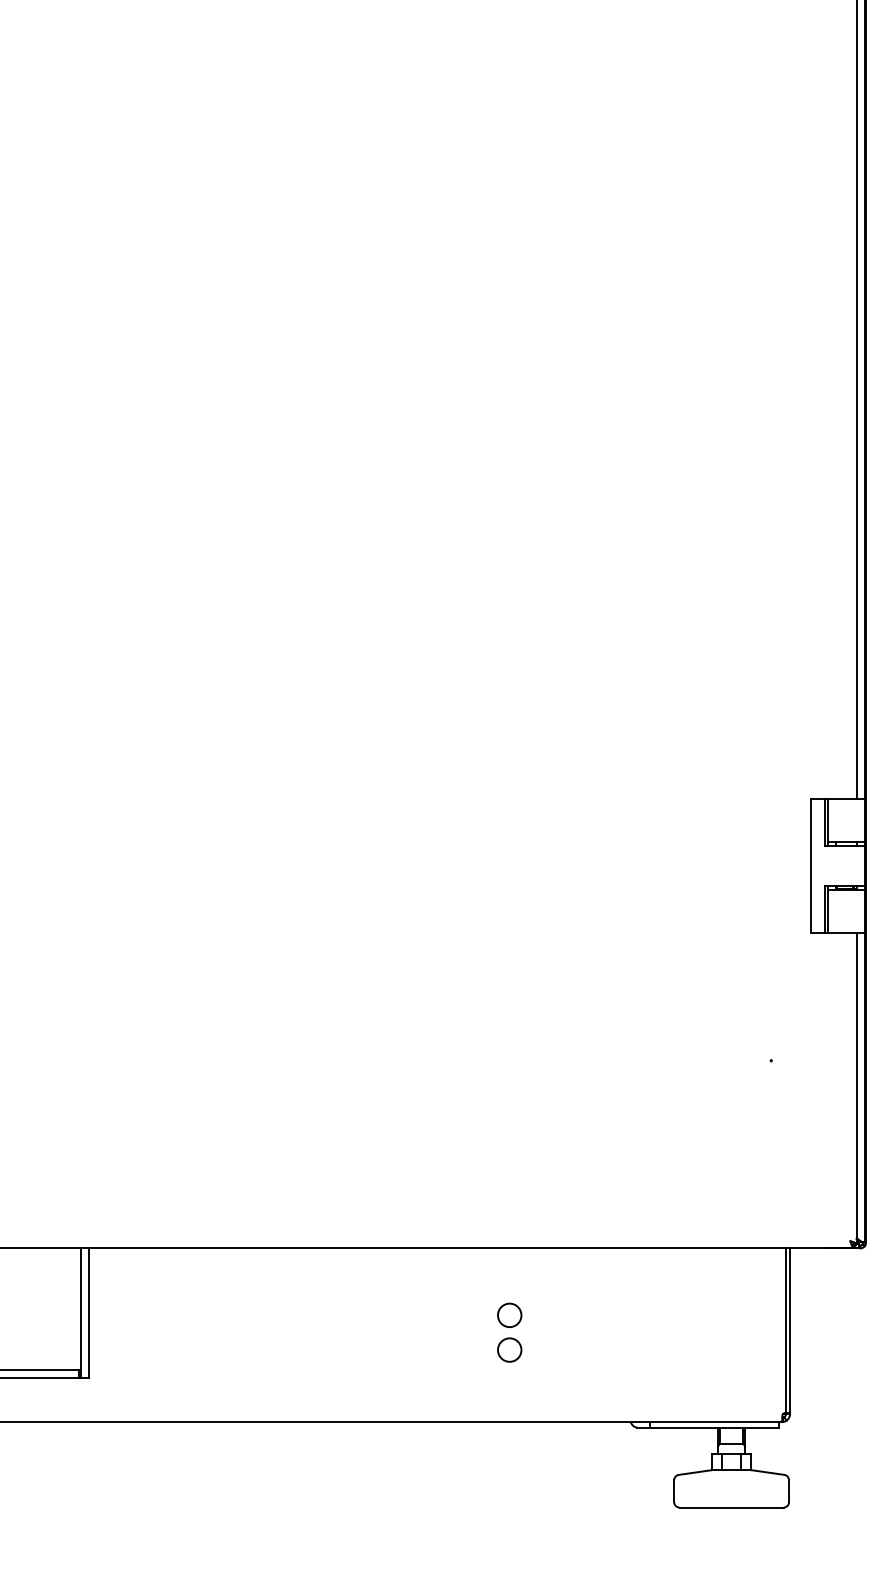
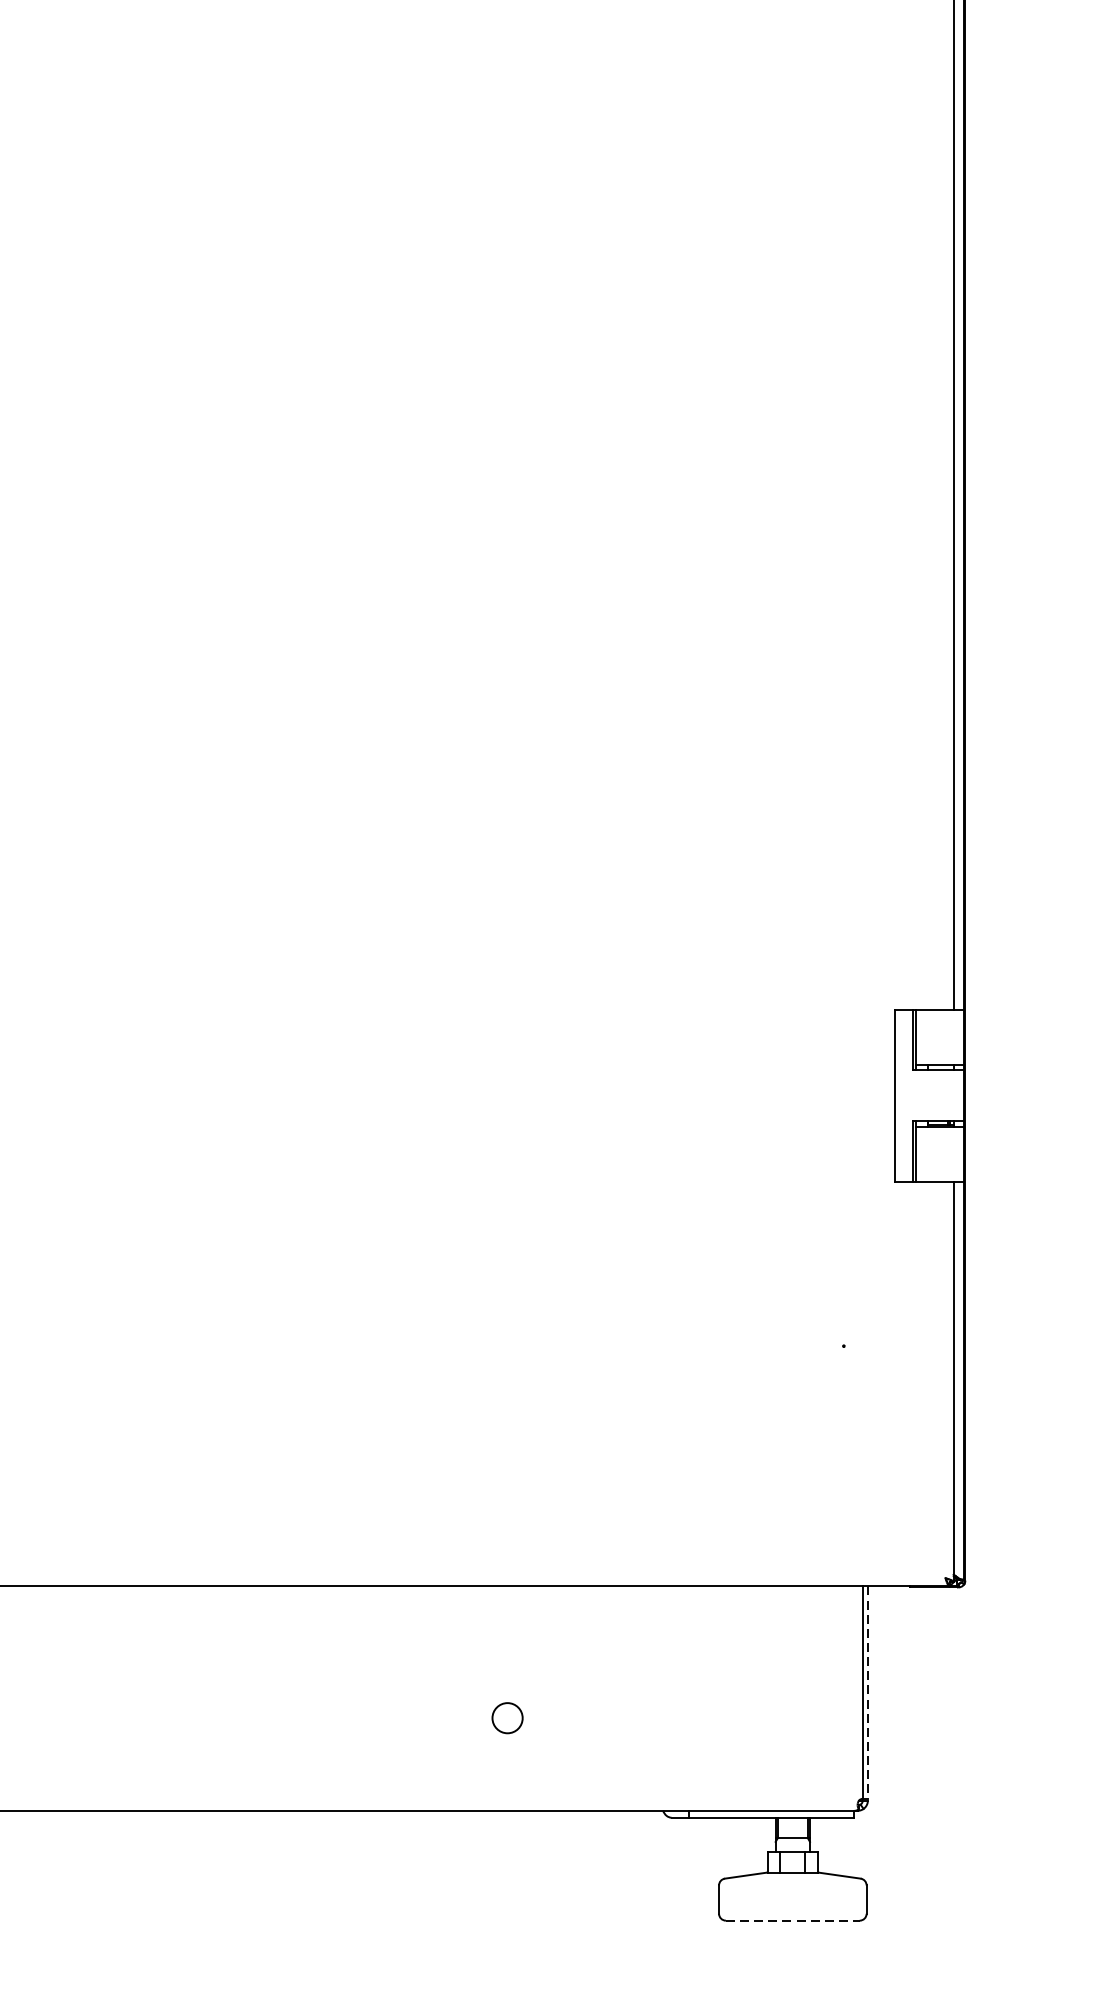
circle: (509, 1314) -> (507, 1672), removed
line: (790, 1330) -> (868, 1693), solid -> dashed
line: (732, 1507) -> (793, 1920), solid -> dashed

